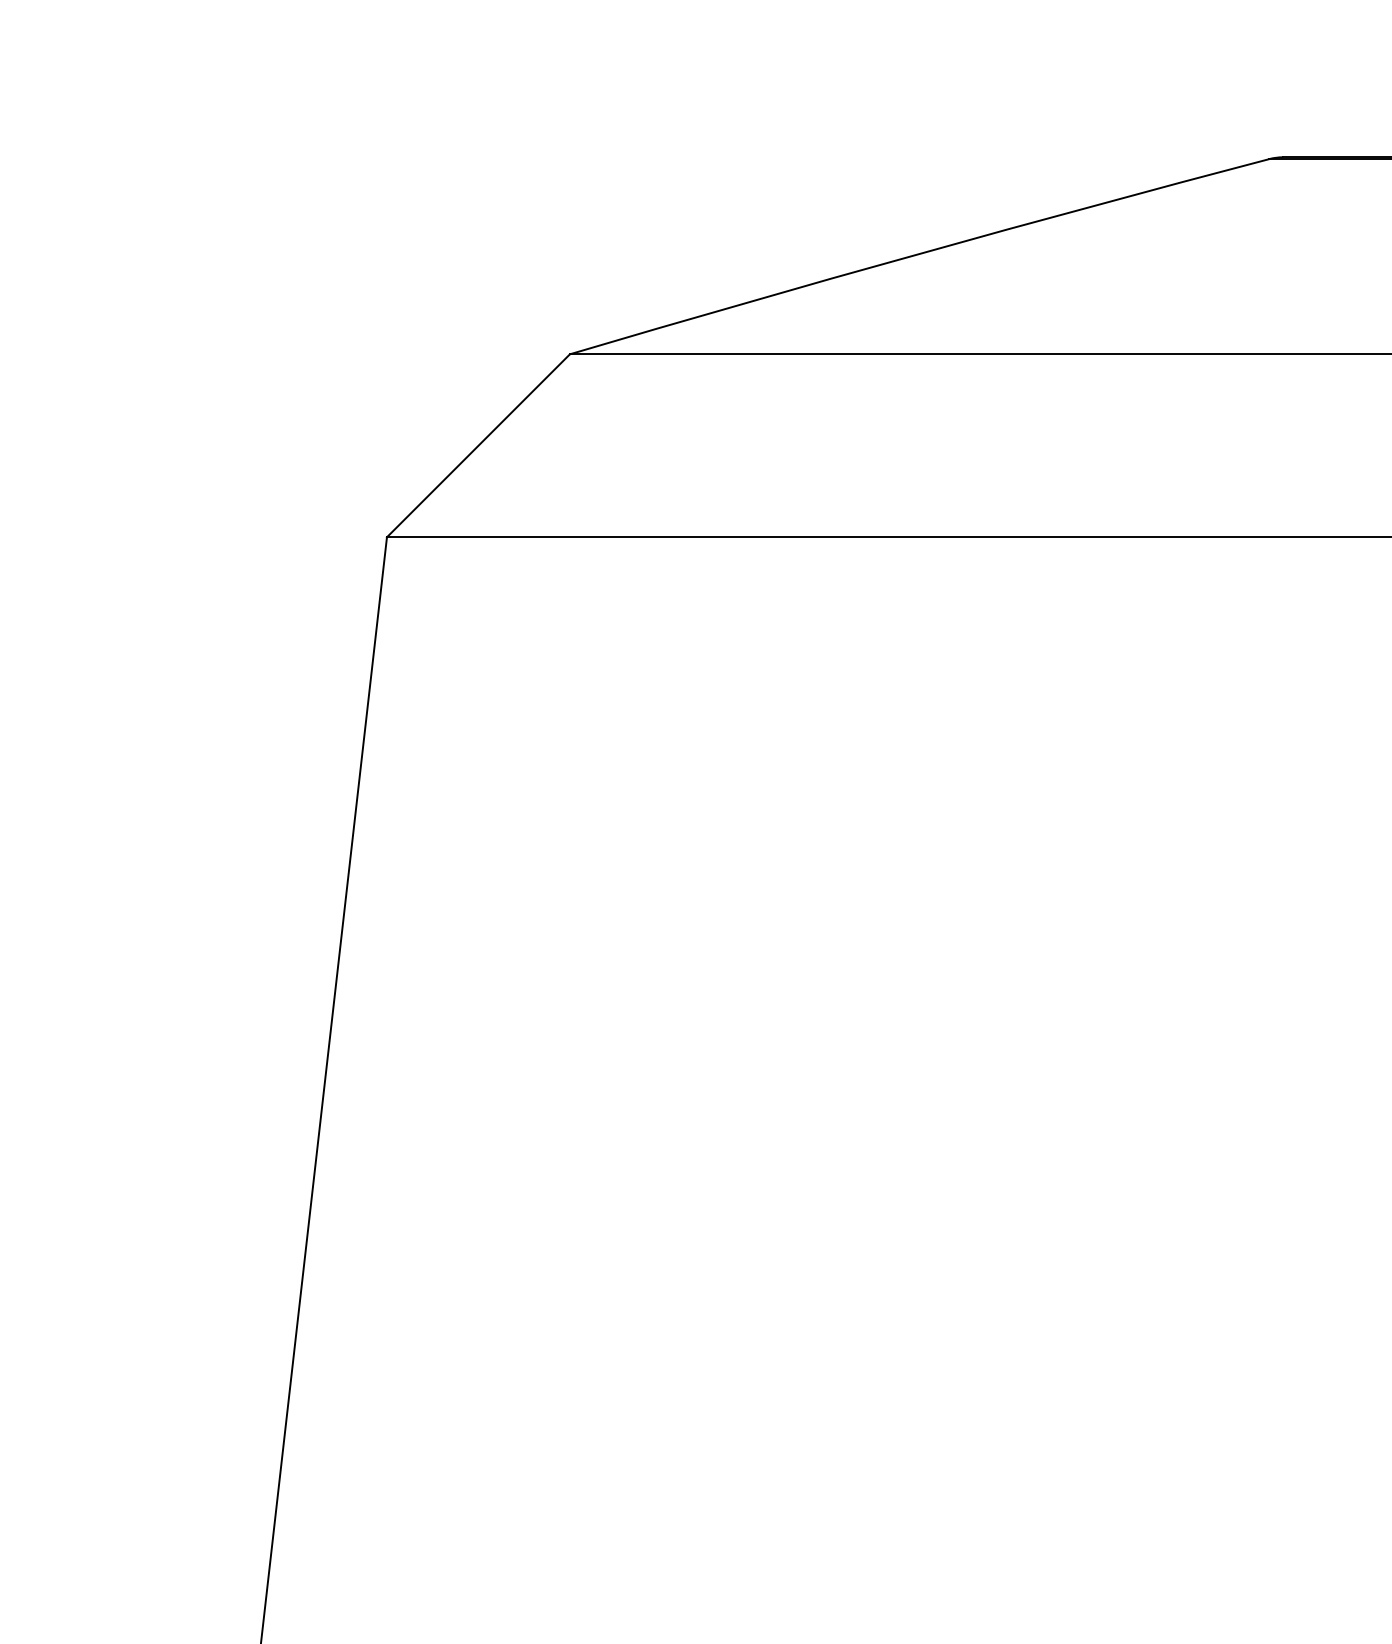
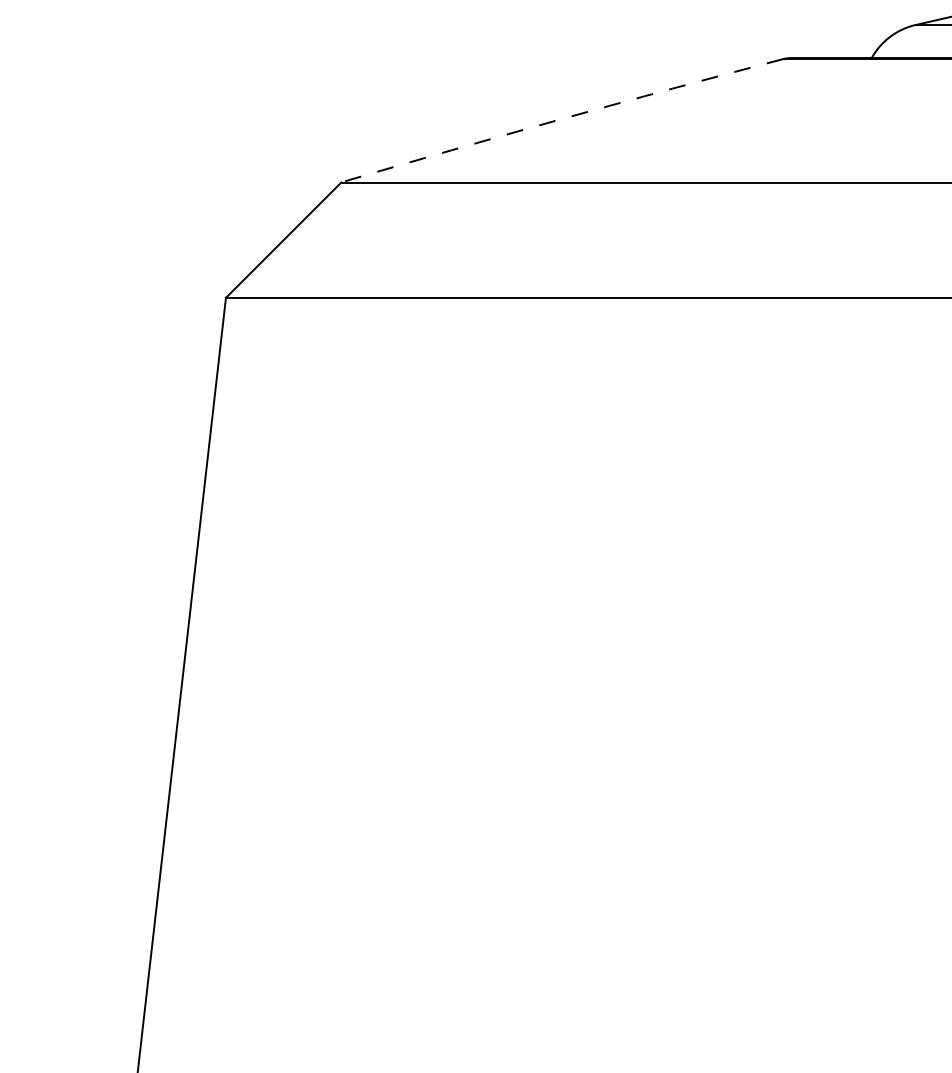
arc: (918, 254) -> (561, 119), solid -> dashed

